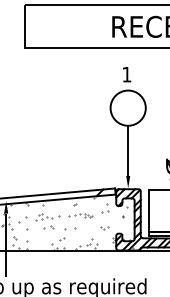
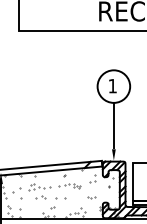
text: (127, 74) -> (113, 86), moved

